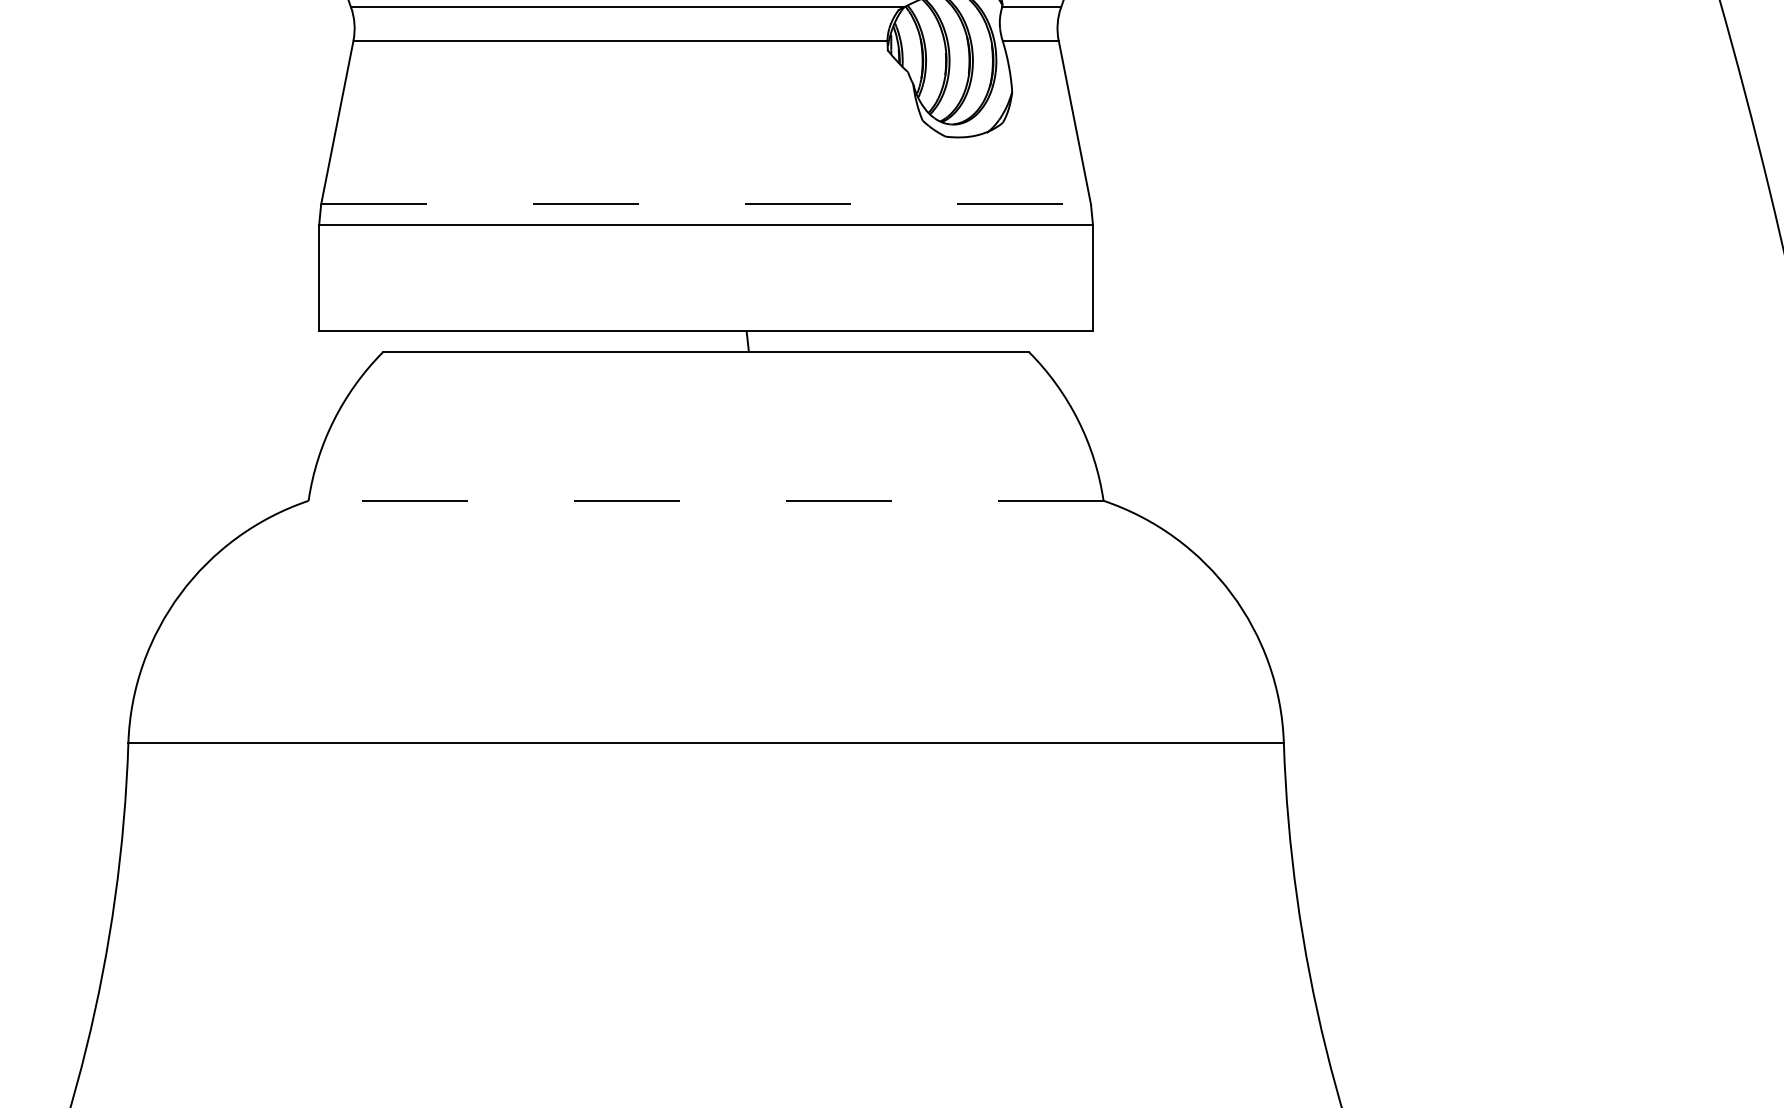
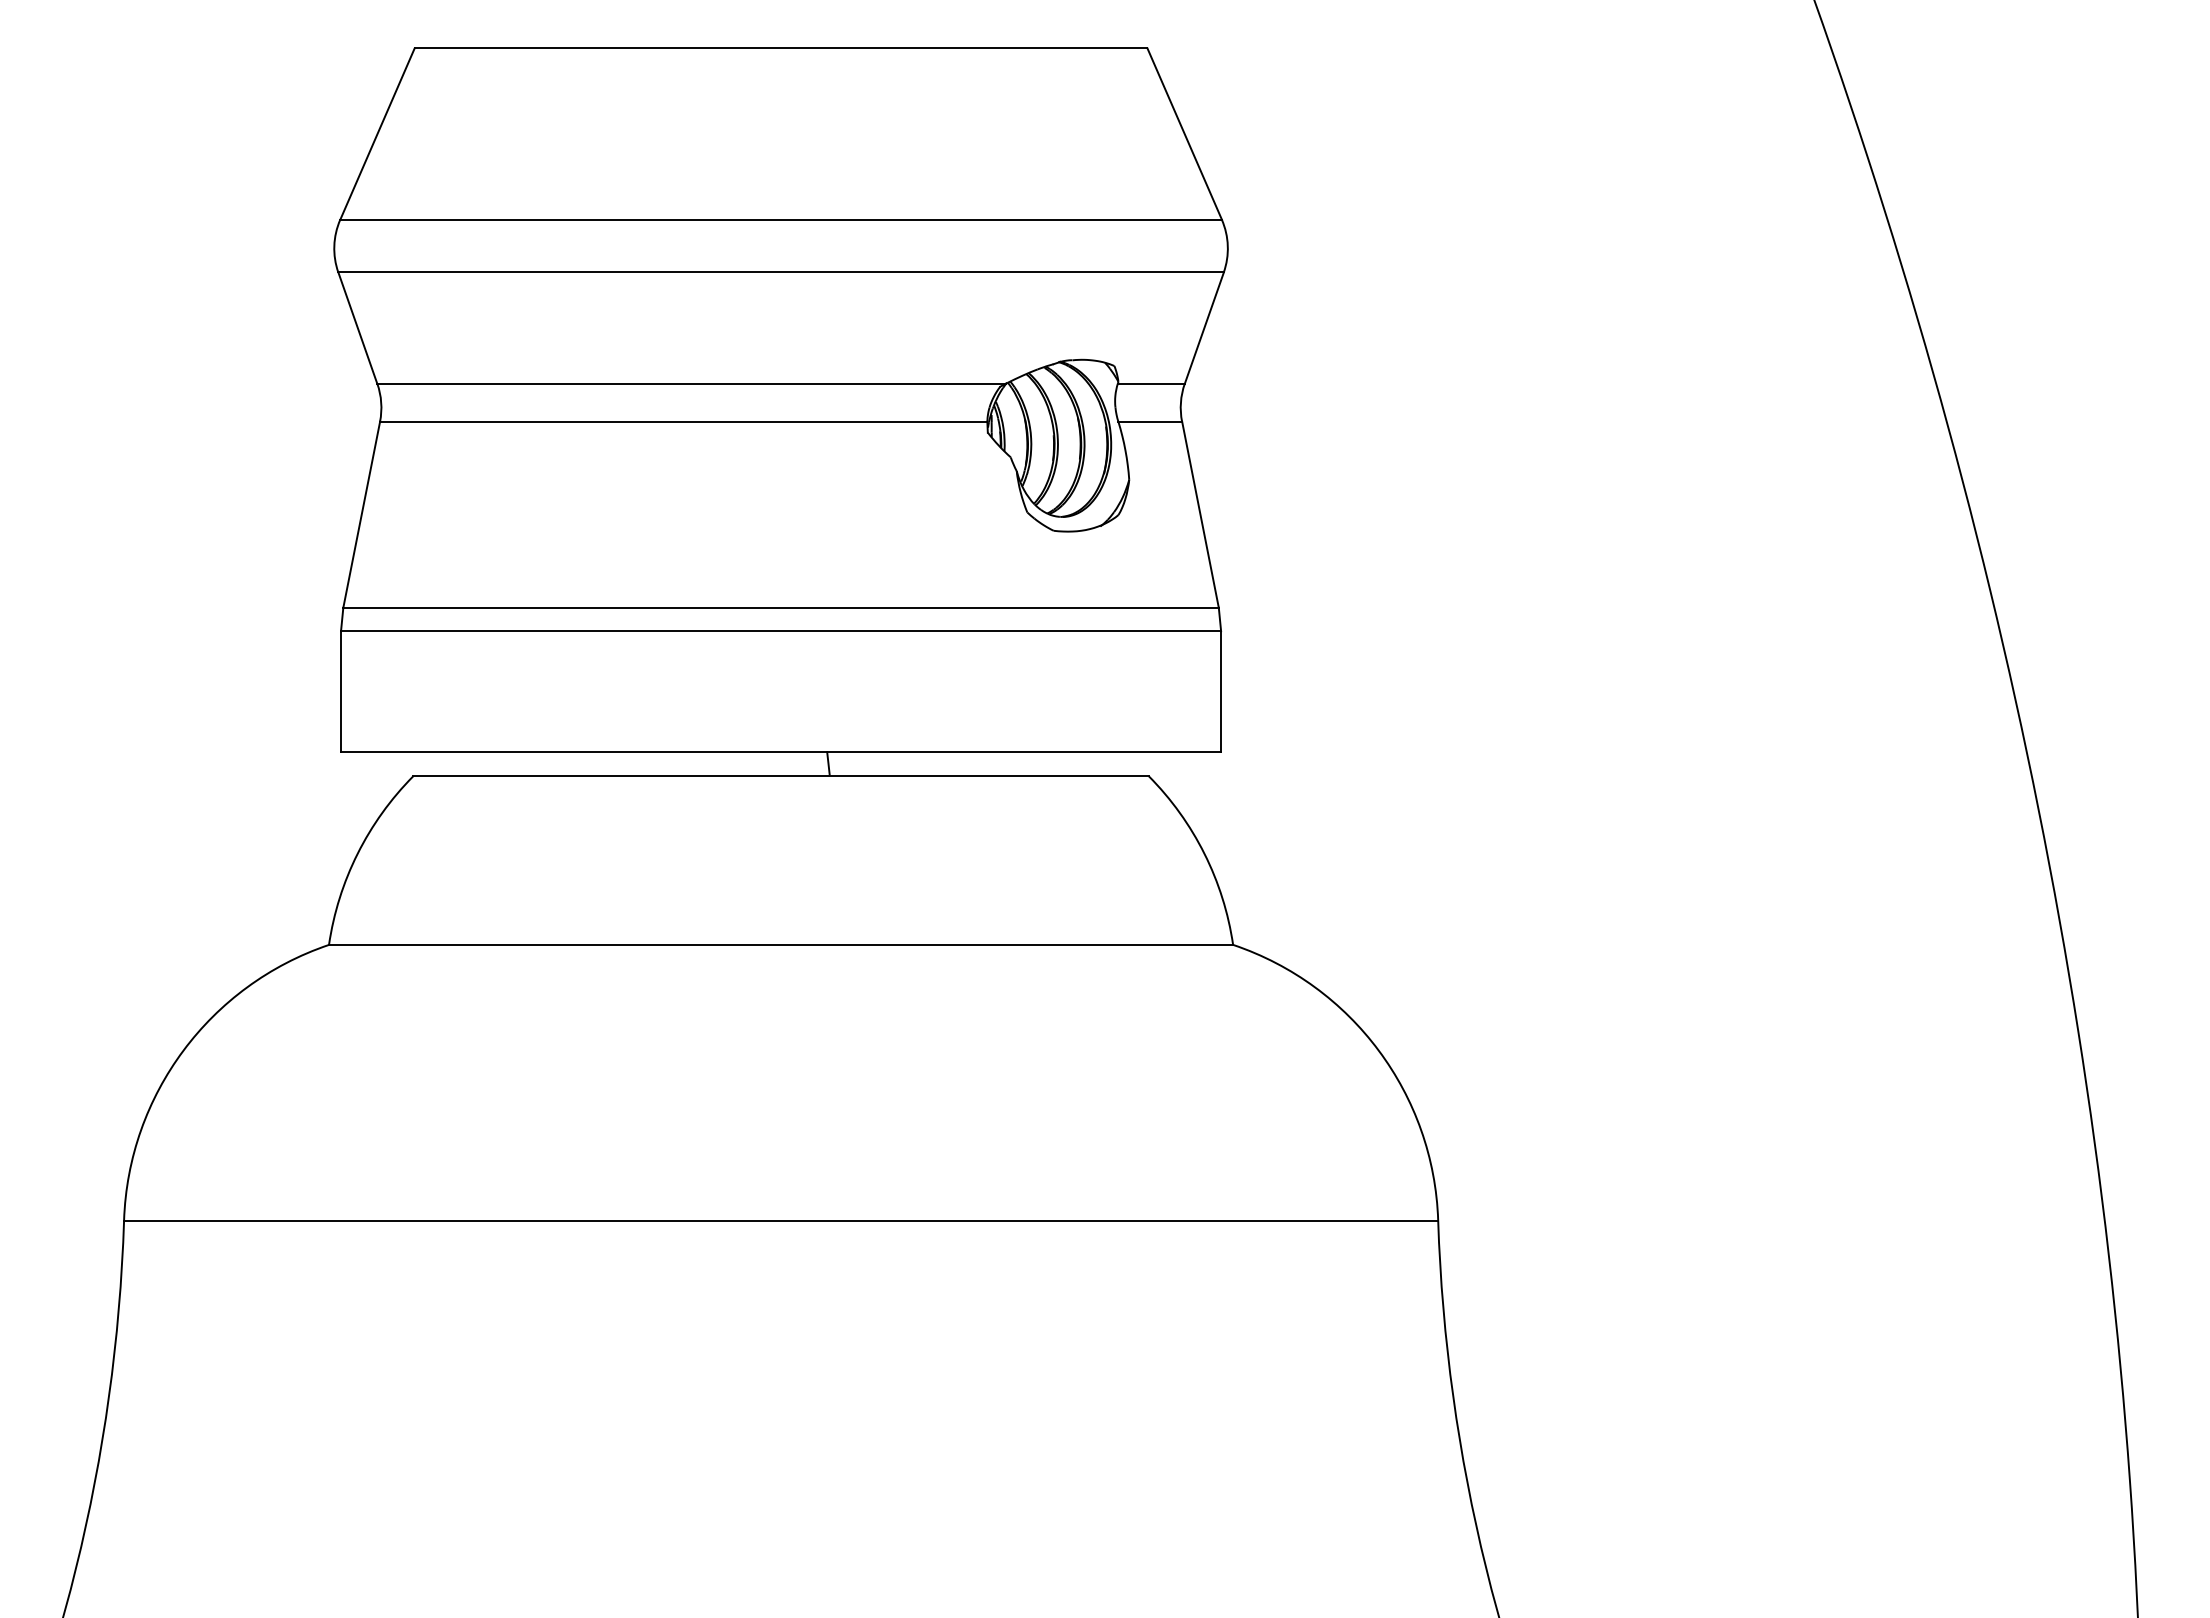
line: (706, 204) -> (781, 607), dashed -> solid
line: (705, 500) -> (780, 944), dashed -> solid

